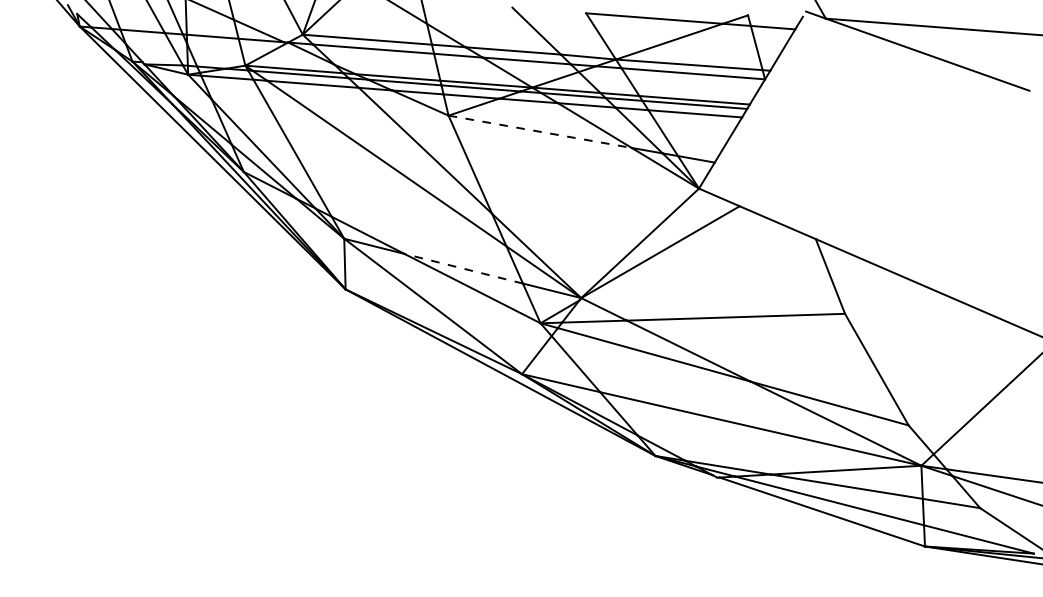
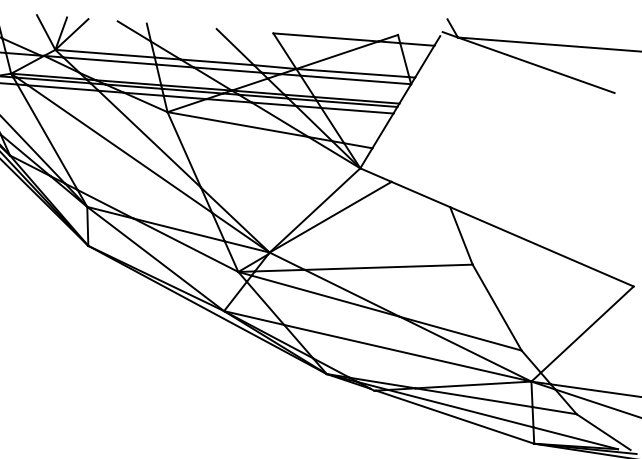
line: (540, 131) -> (238, 124), dashed -> solid
line: (463, 268) -> (179, 229), dashed -> solid

